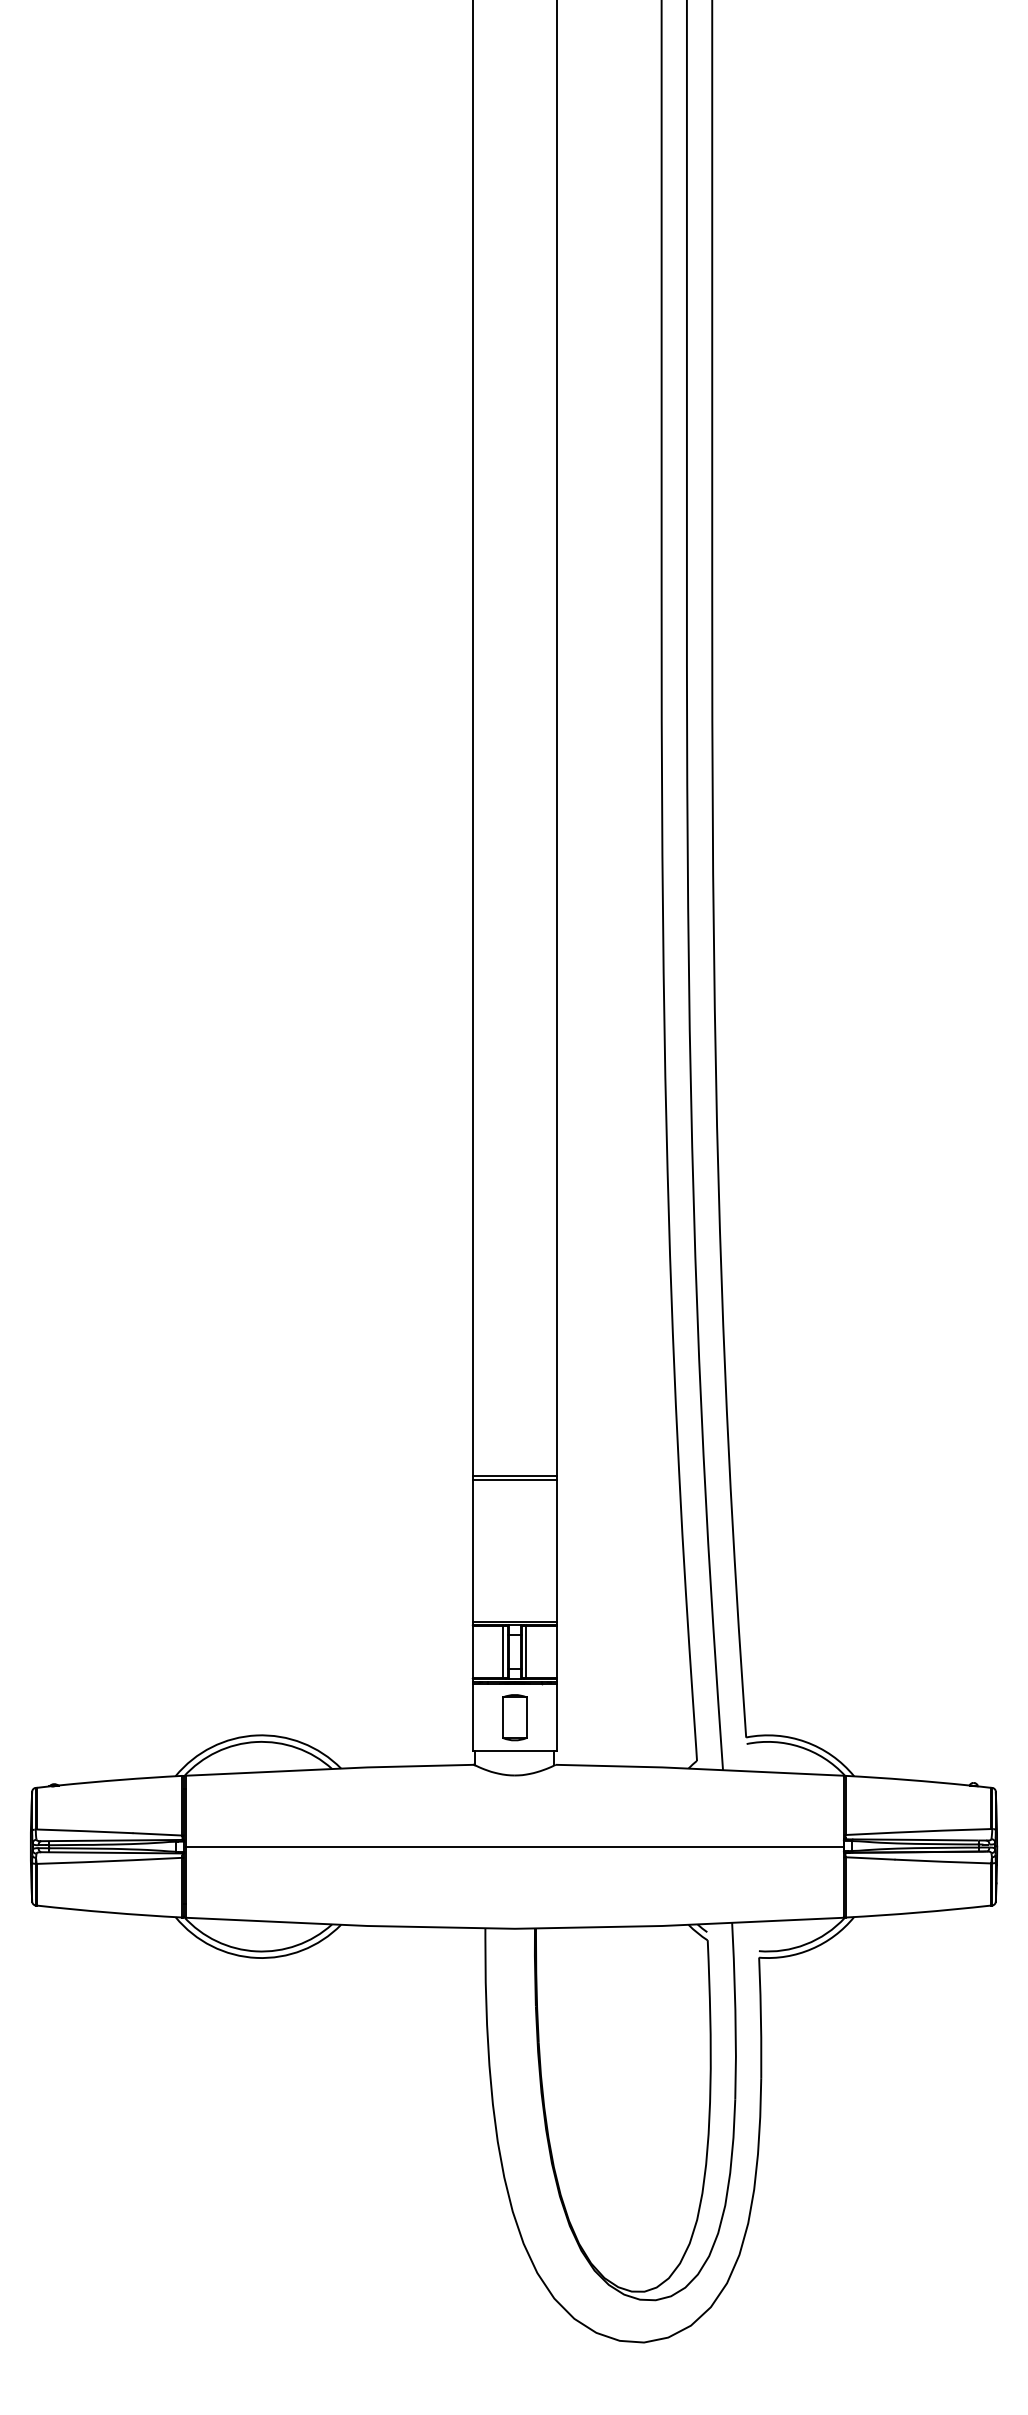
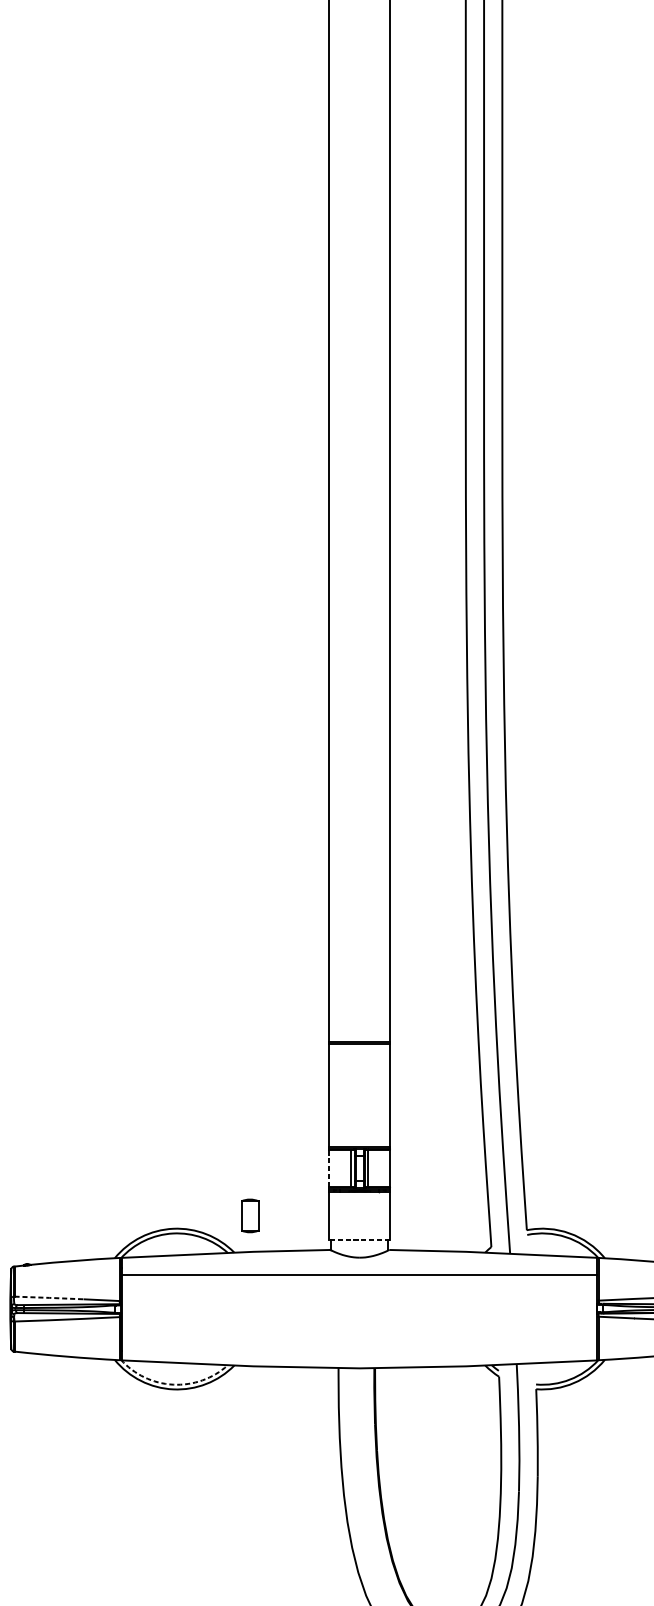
line: (472, 1651) -> (329, 1168), solid -> dashed
part: (514, 1717) -> (249, 1215), moved
line: (514, 1751) -> (359, 1240), solid -> dashed
line: (84, 1831) -> (49, 1298), solid -> dashed
line: (514, 1846) -> (359, 1275), moved
arc: (256, 1951) -> (173, 1384), solid -> dashed

